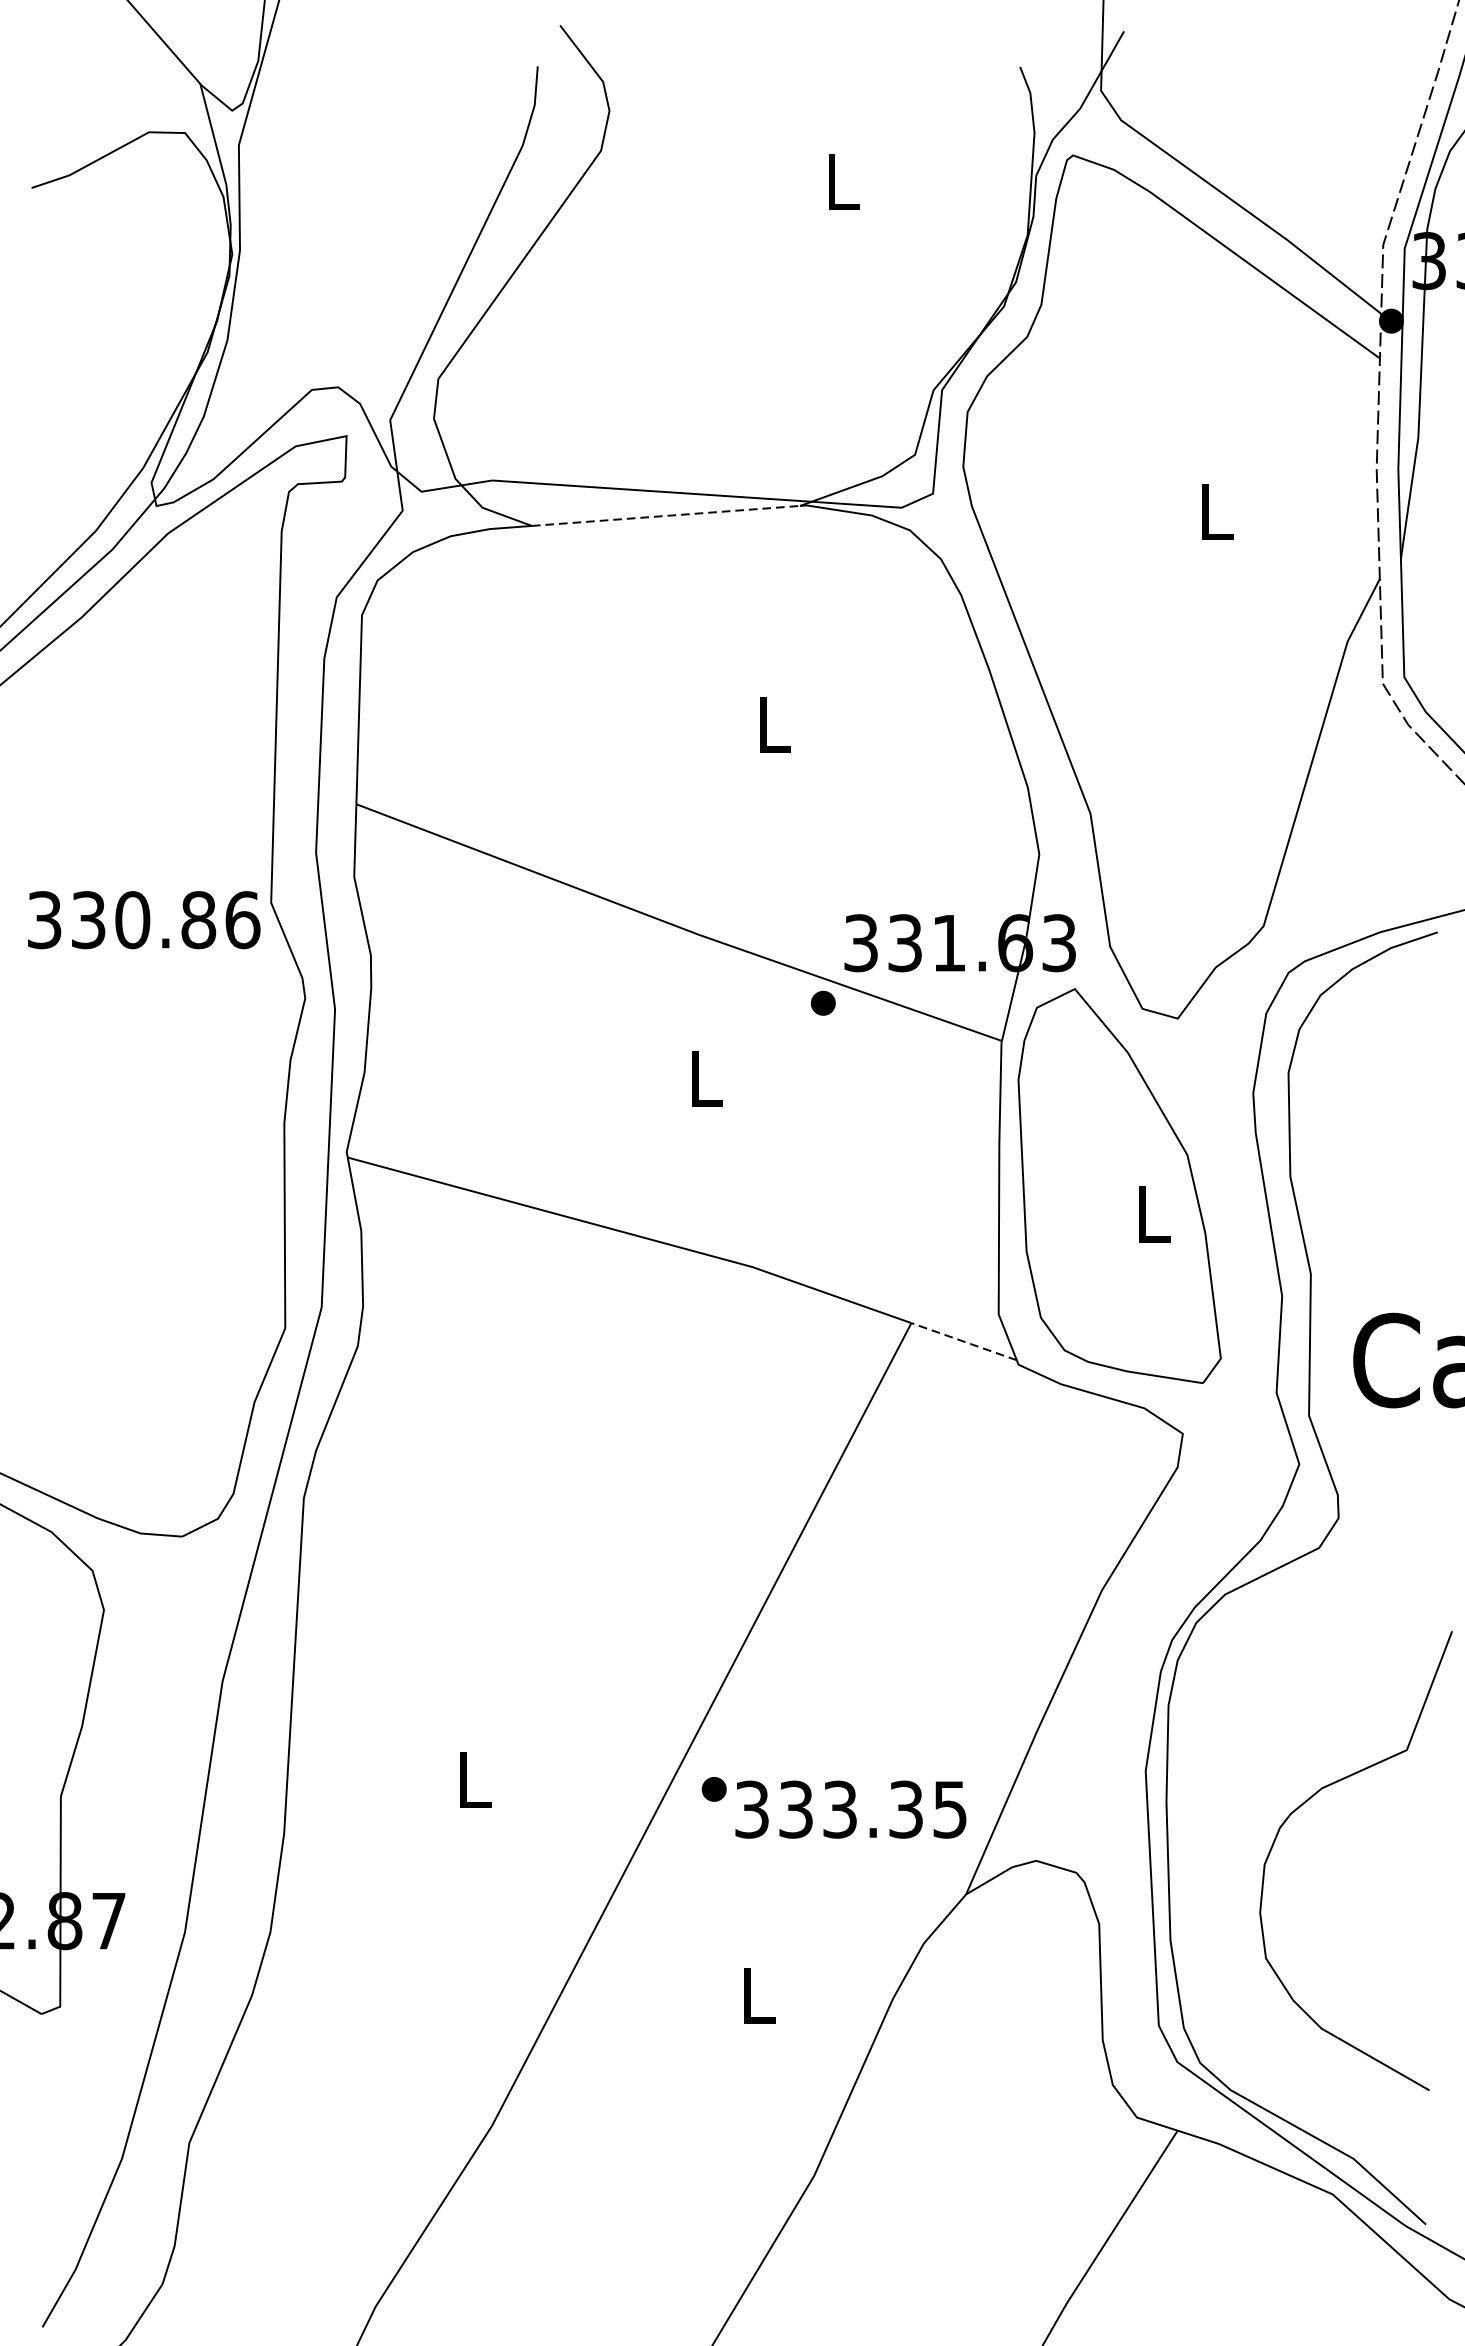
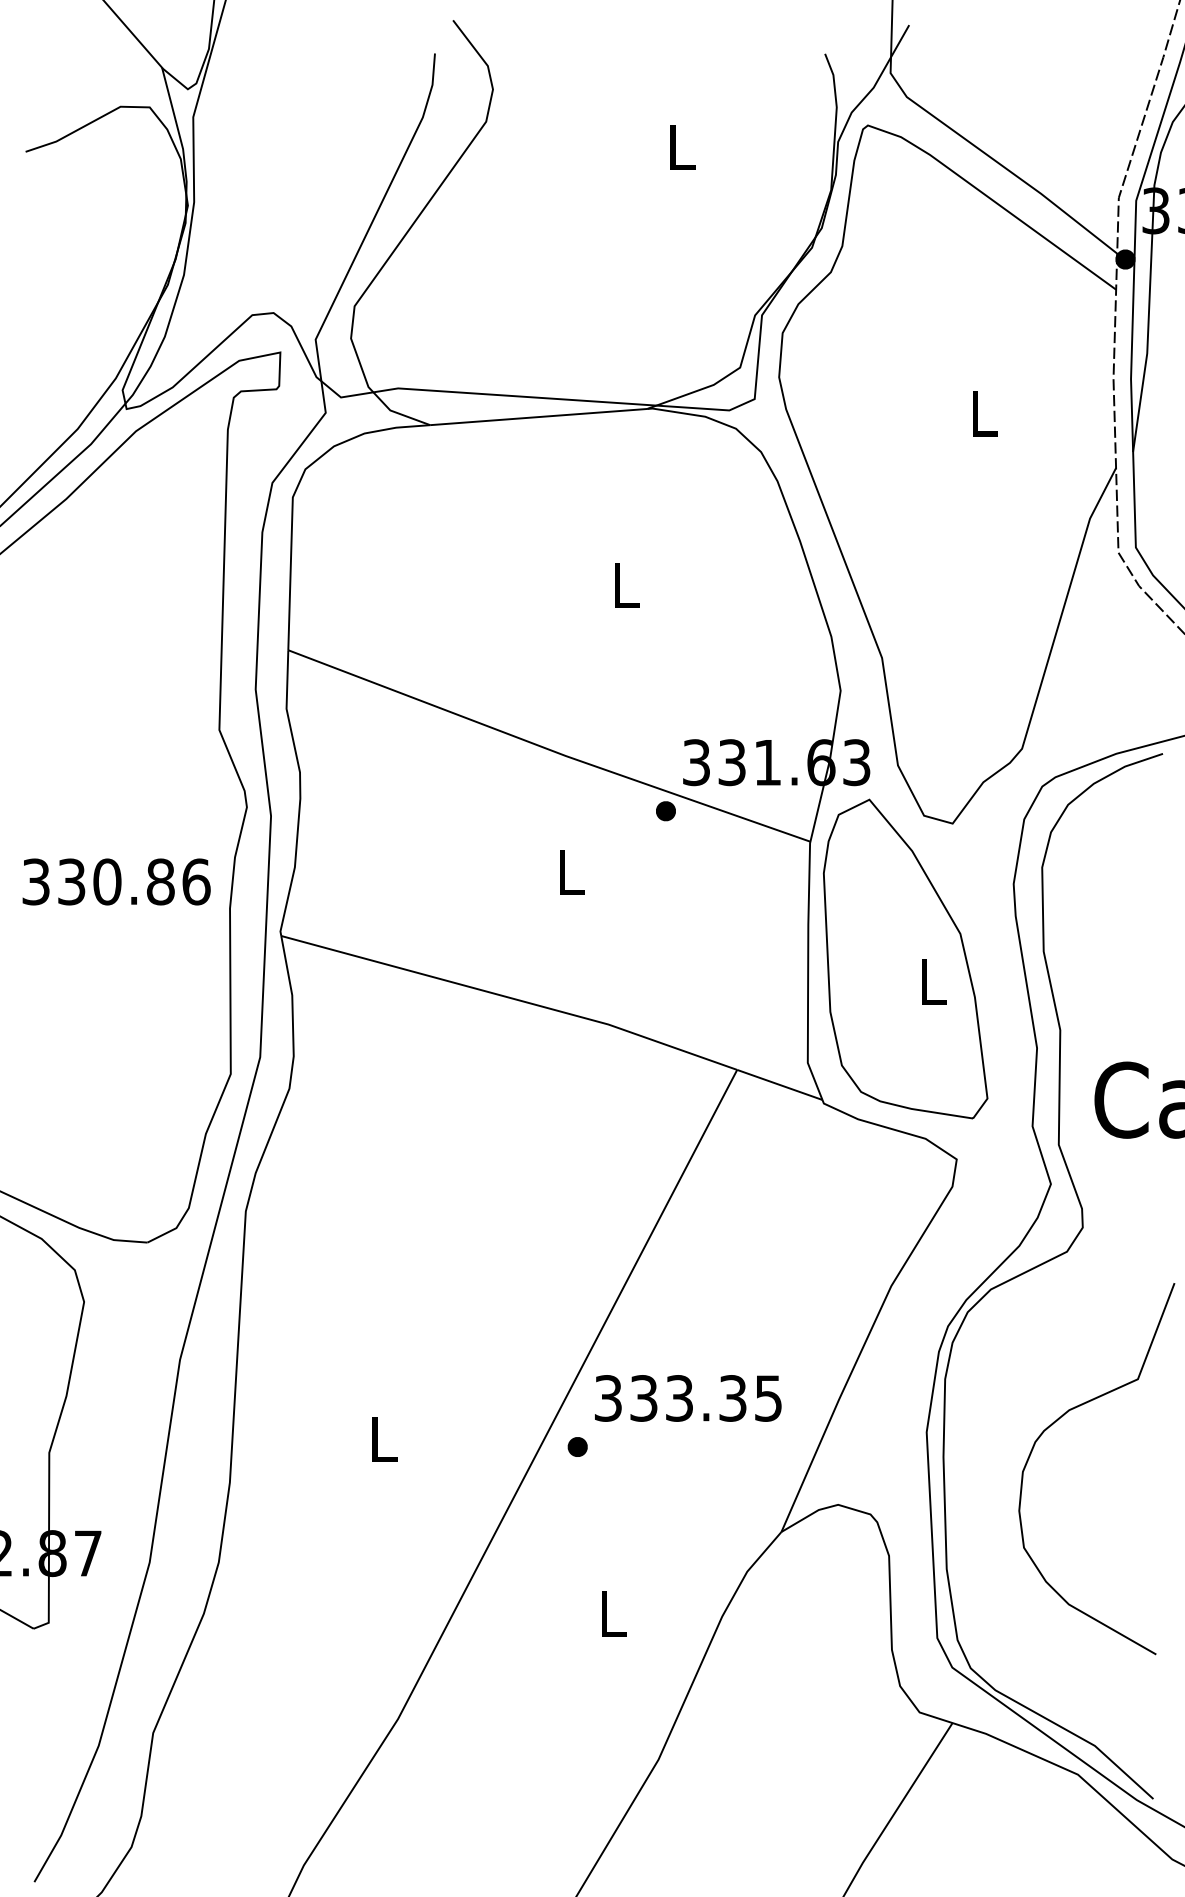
line: (665, 516) -> (538, 417), dashed -> solid
text: (143, 919) -> (116, 881), moved
line: (963, 1341) -> (779, 1084), dashed -> solid
curve: (1307, 1802) -> (1057, 1421), moved
text: (851, 1809) -> (688, 1398), moved

